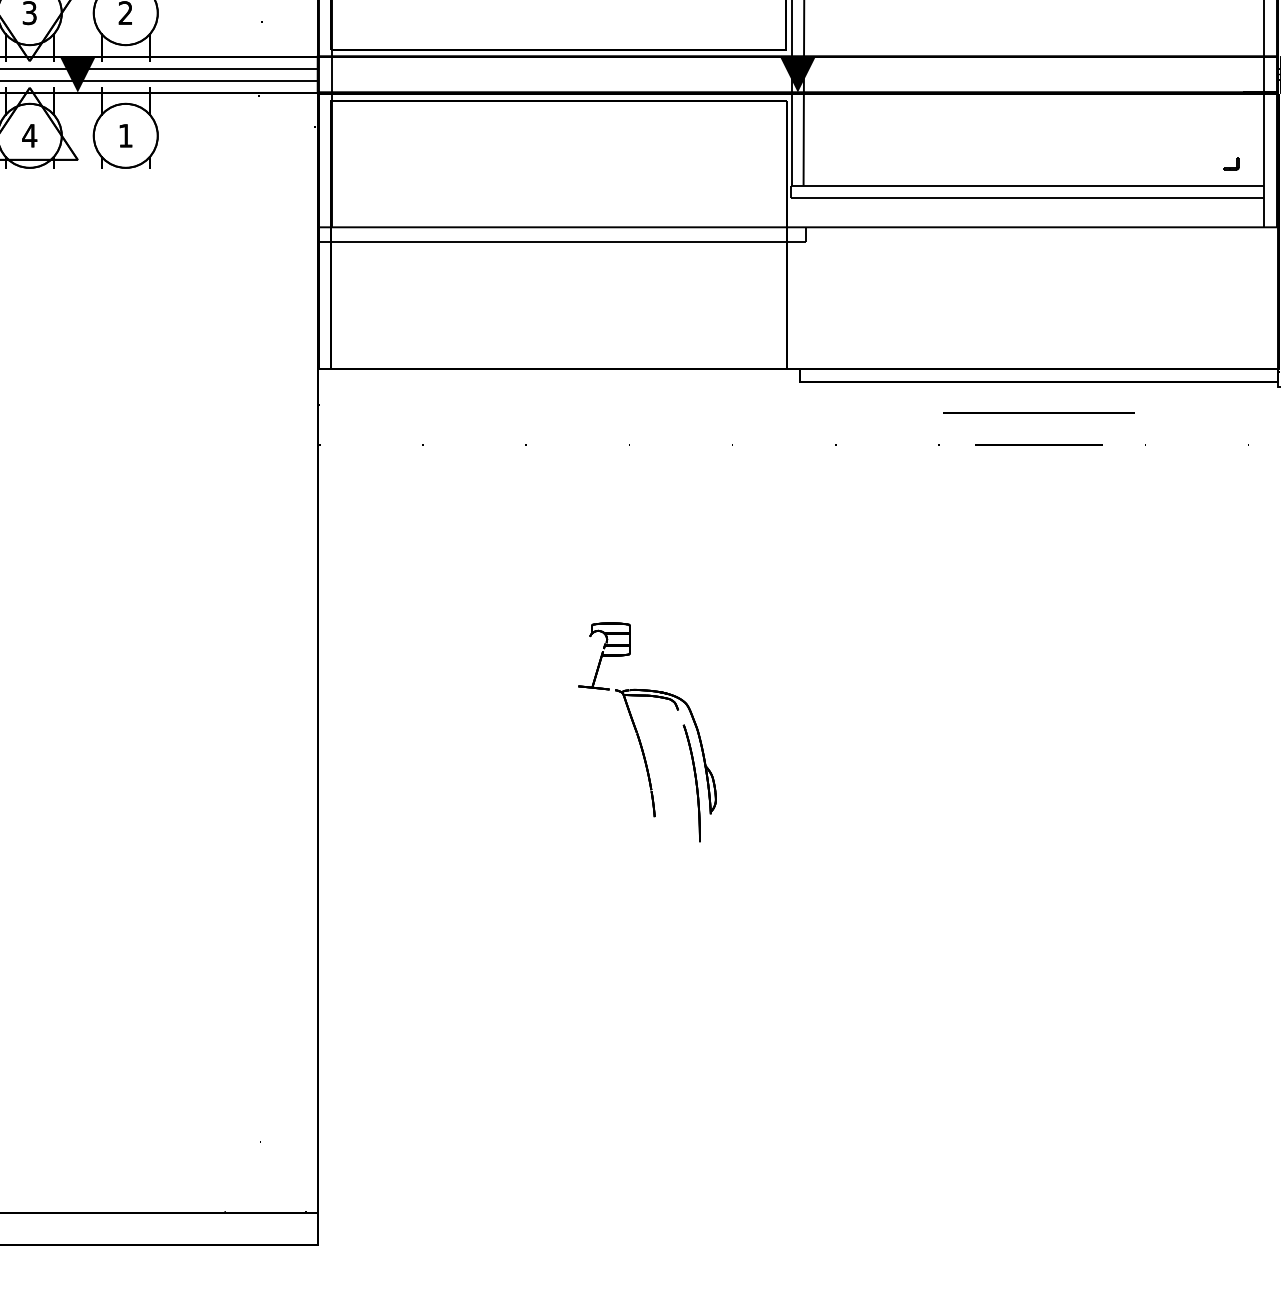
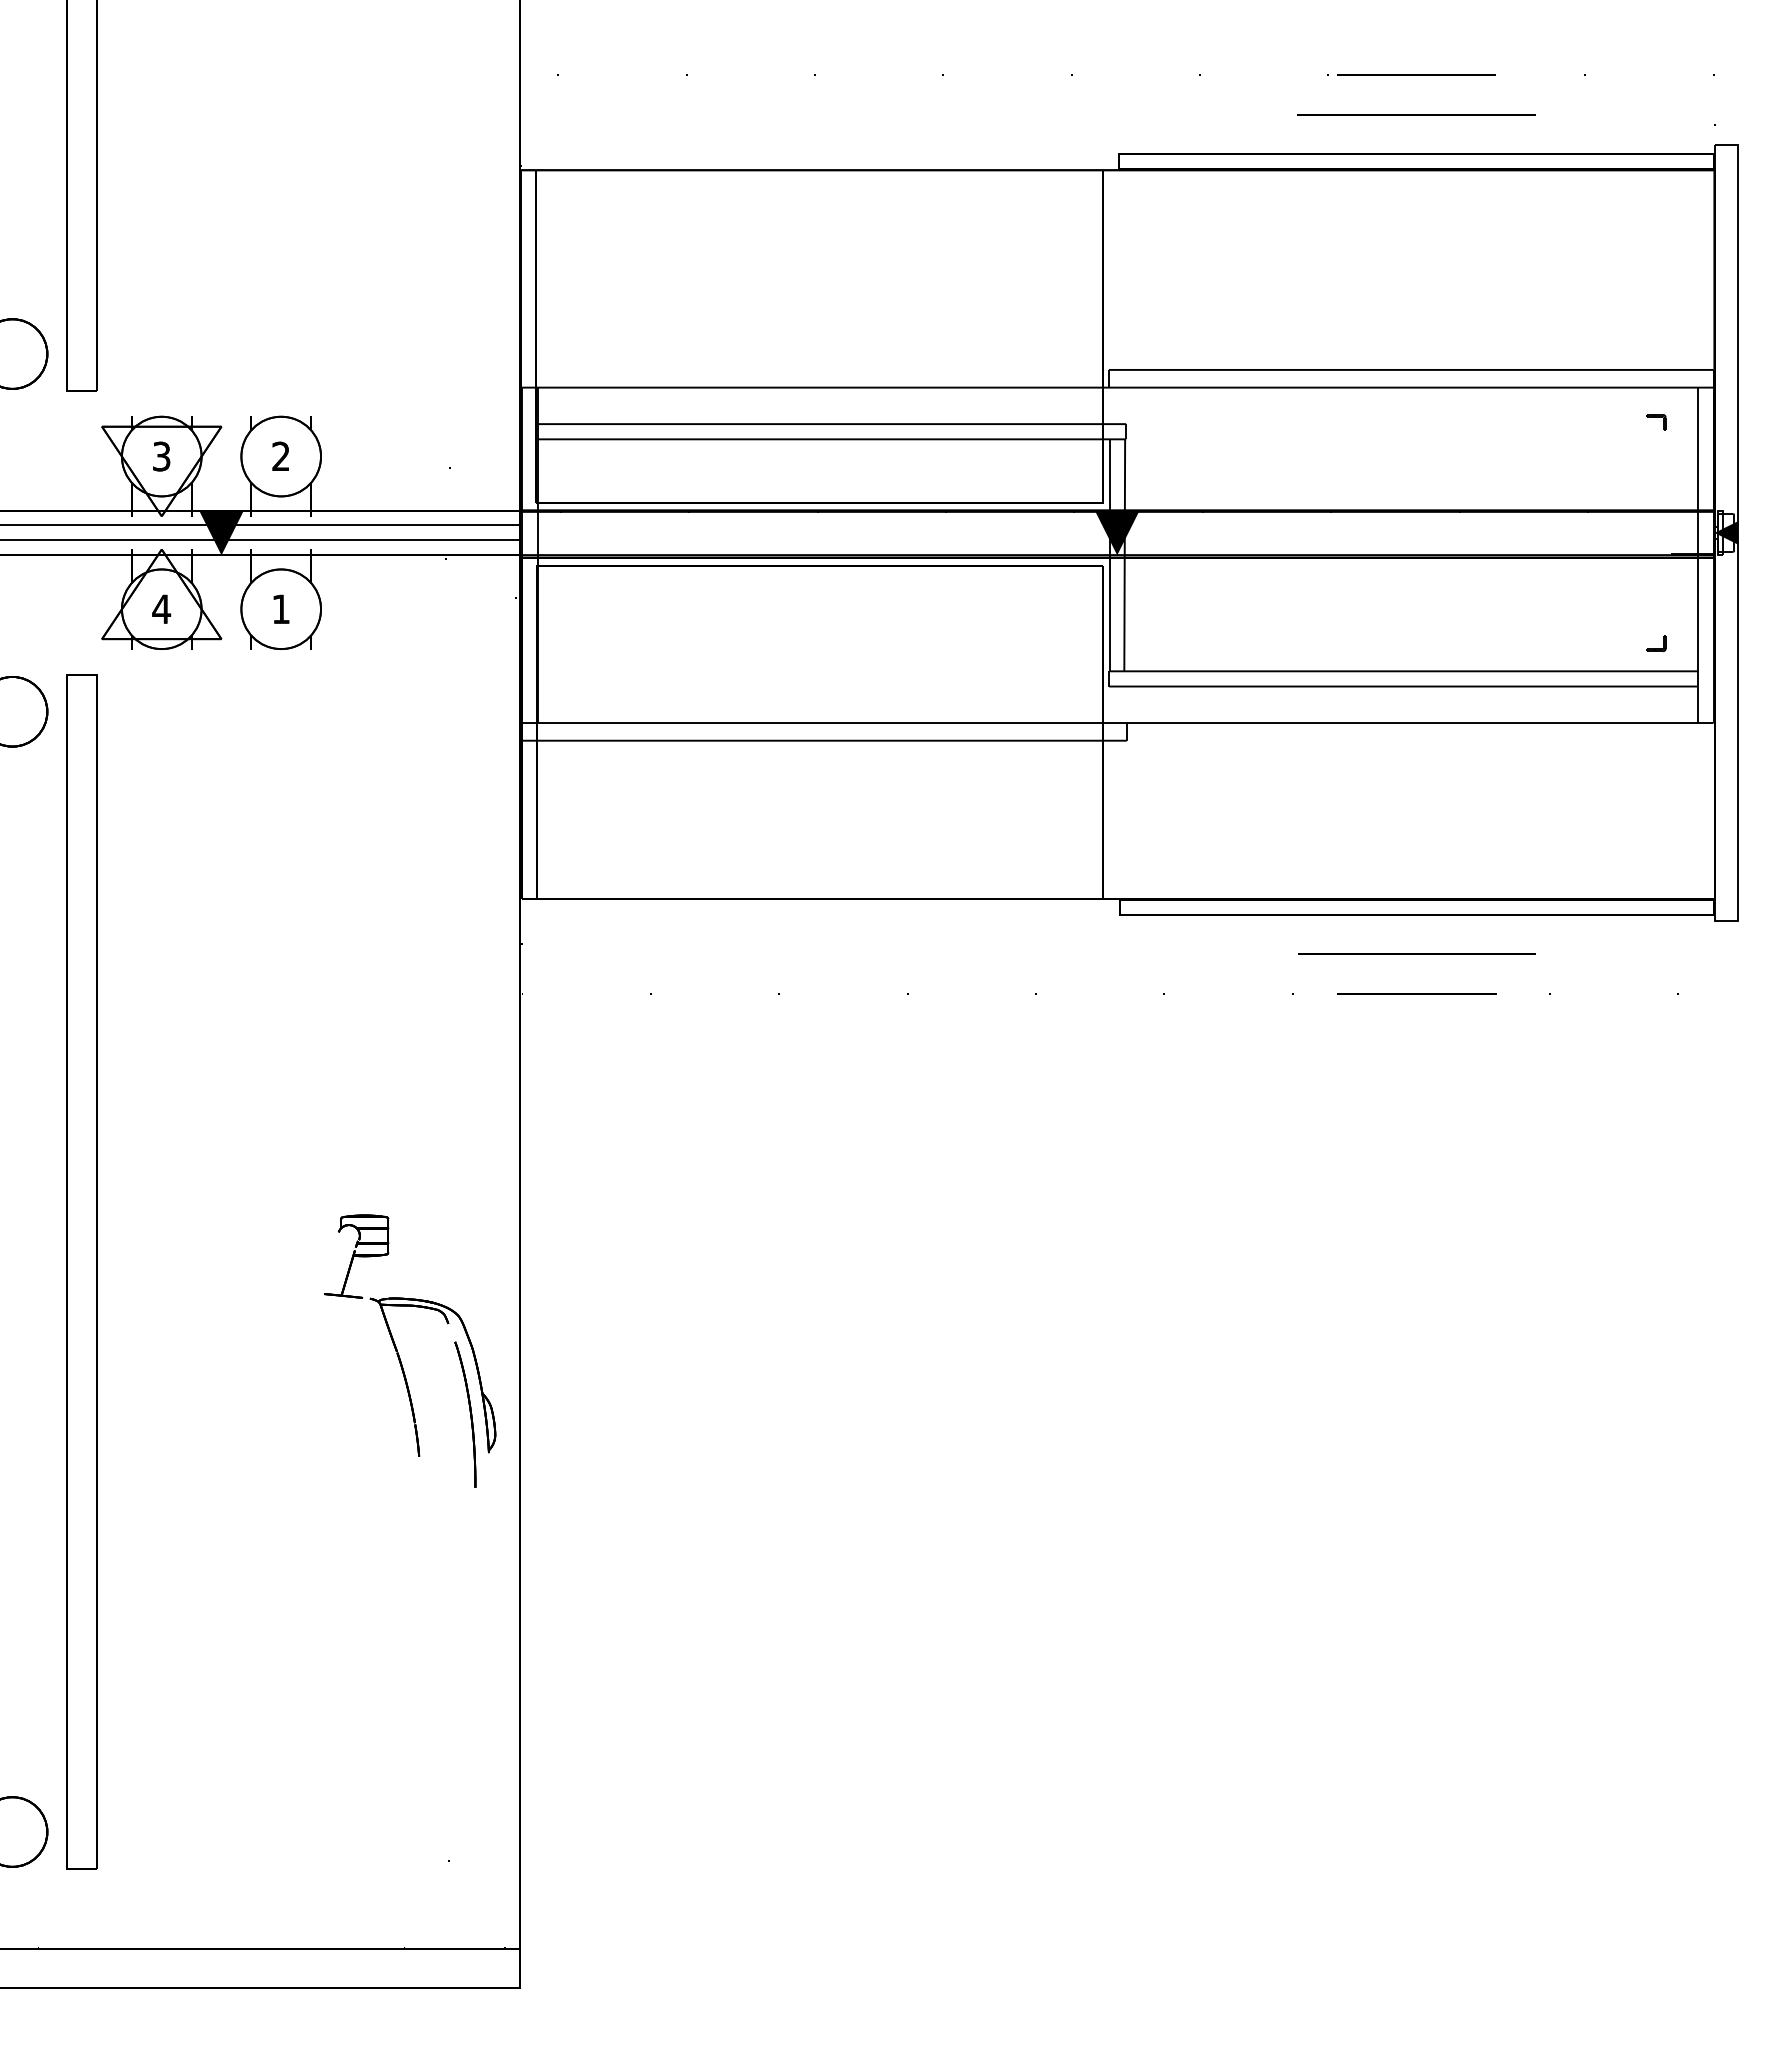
part: (638, 734) -> (399, 1354), moved

